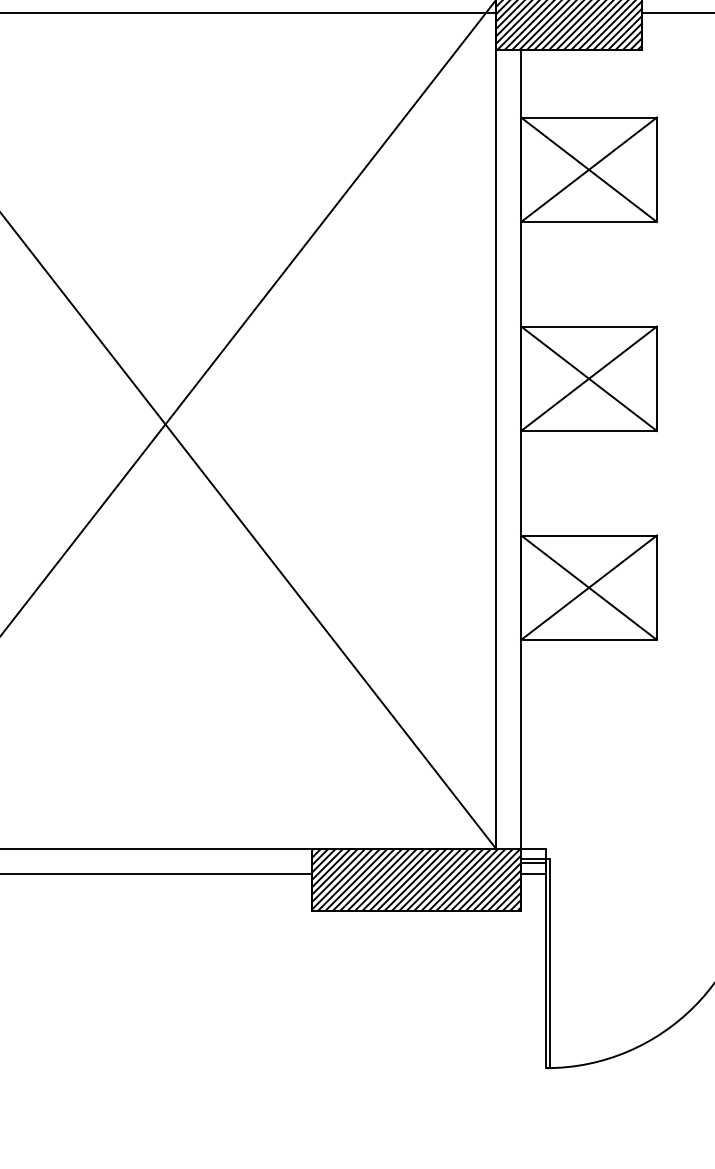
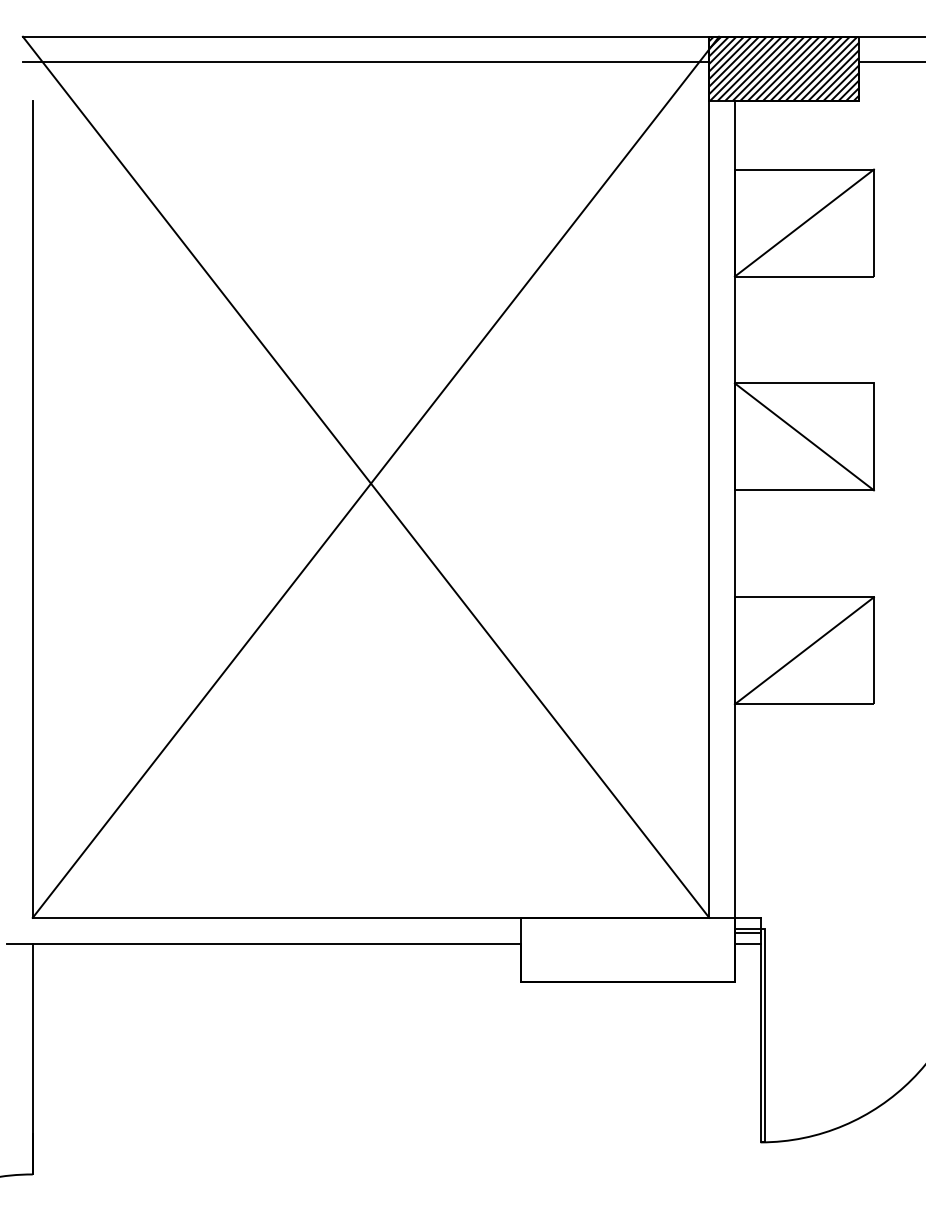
line: (588, 169) -> (803, 222), removed
line: (588, 378) -> (803, 436), removed
line: (588, 587) -> (803, 650), removed
hatch: (416, 879) -> (627, 949), removed

